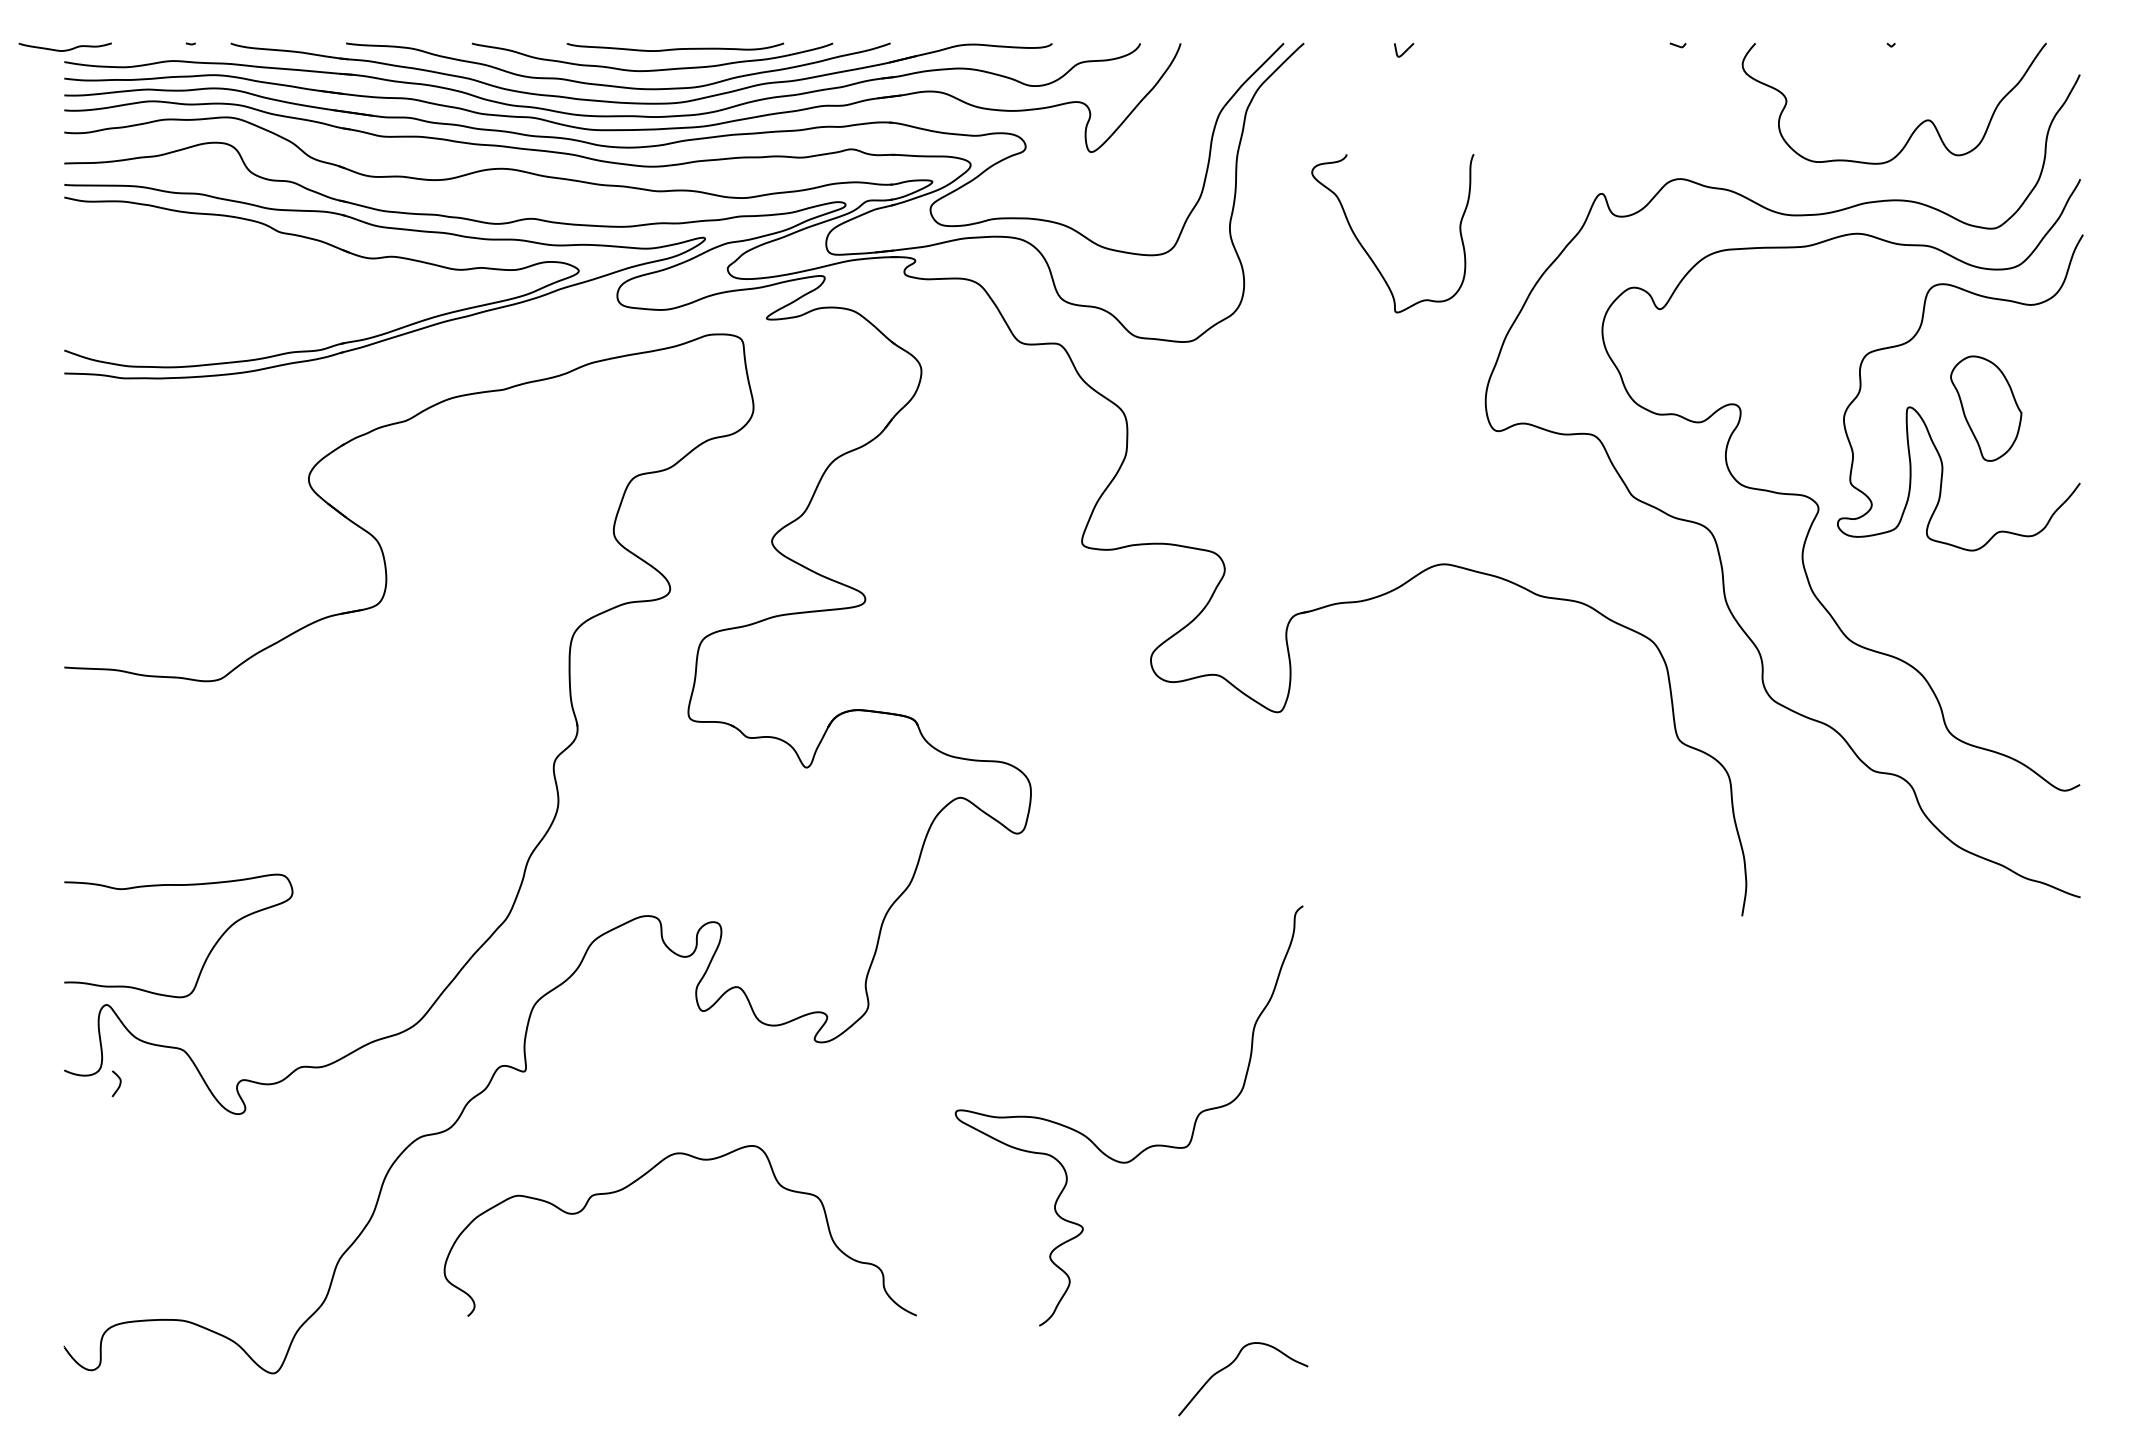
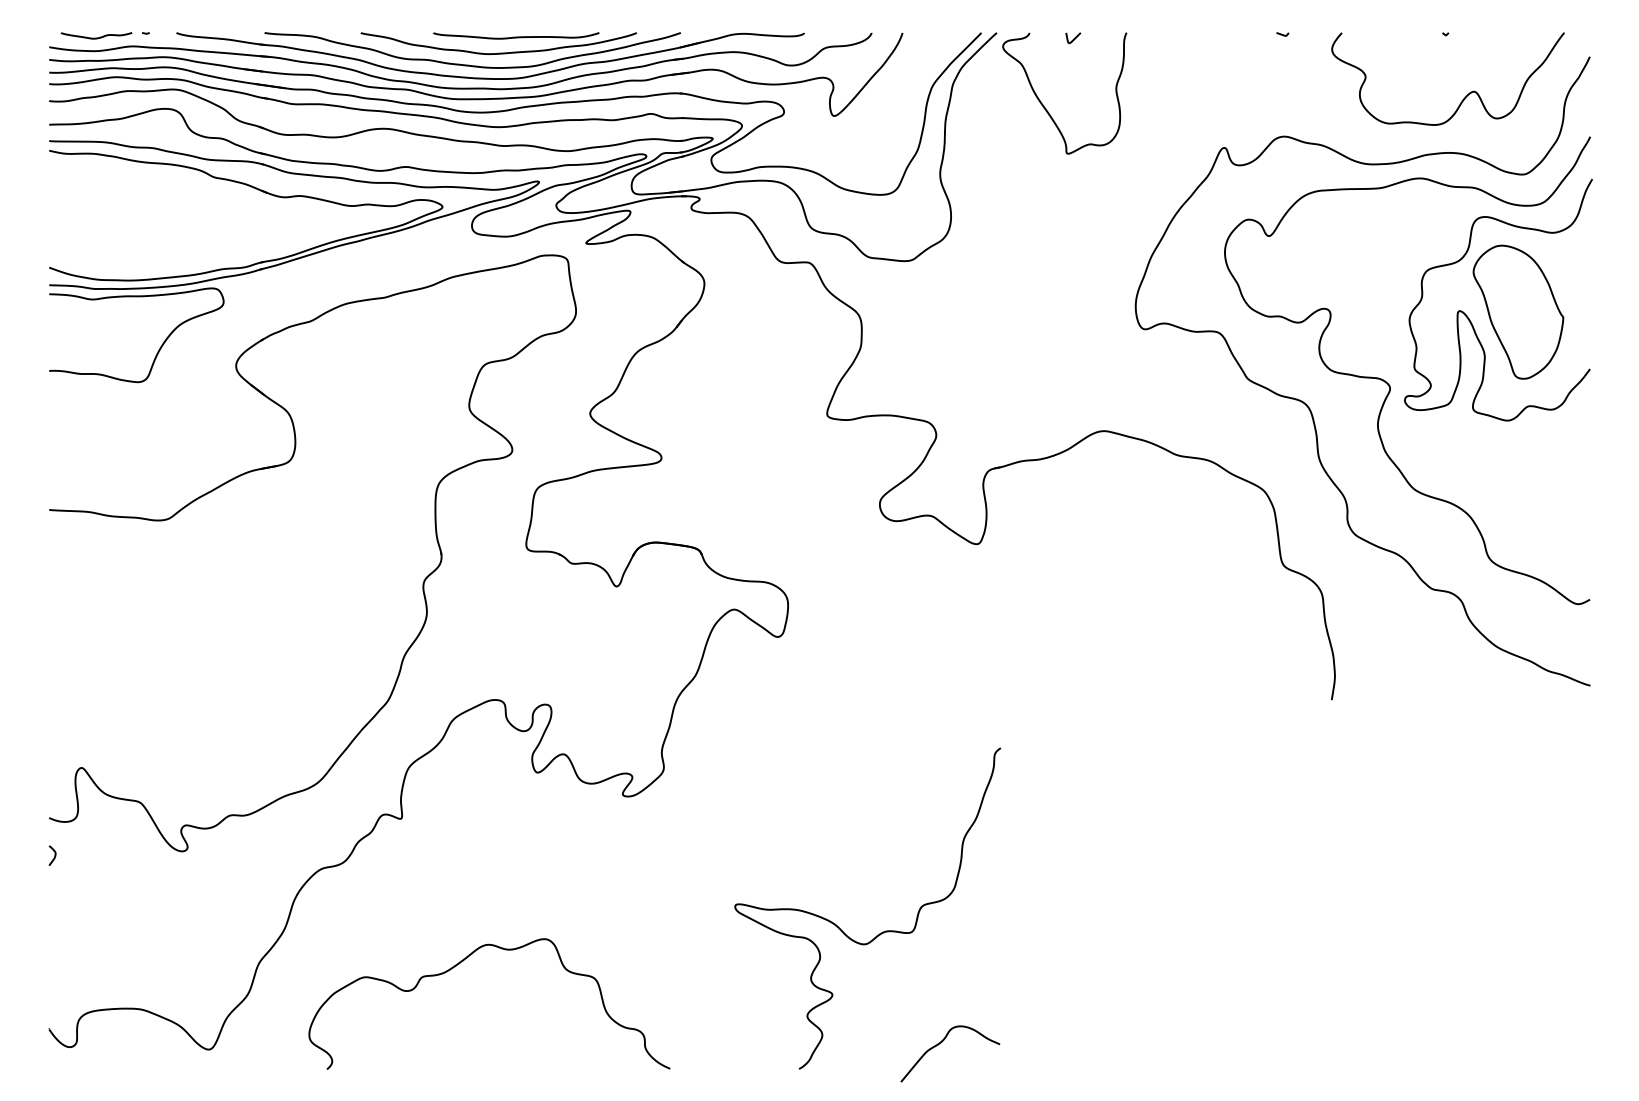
curve: (64, 49) -> (95, 37), moved
curve: (1366, 250) -> (1044, 106), moved
part: (1985, 408) -> (1517, 312), size x1.67
curve: (209, 951) -> (160, 347), moved
curve: (119, 1083) -> (54, 855), moved
curve: (1146, 1147) -> (881, 932), moved
curve: (642, 1177) -> (460, 963), moved

